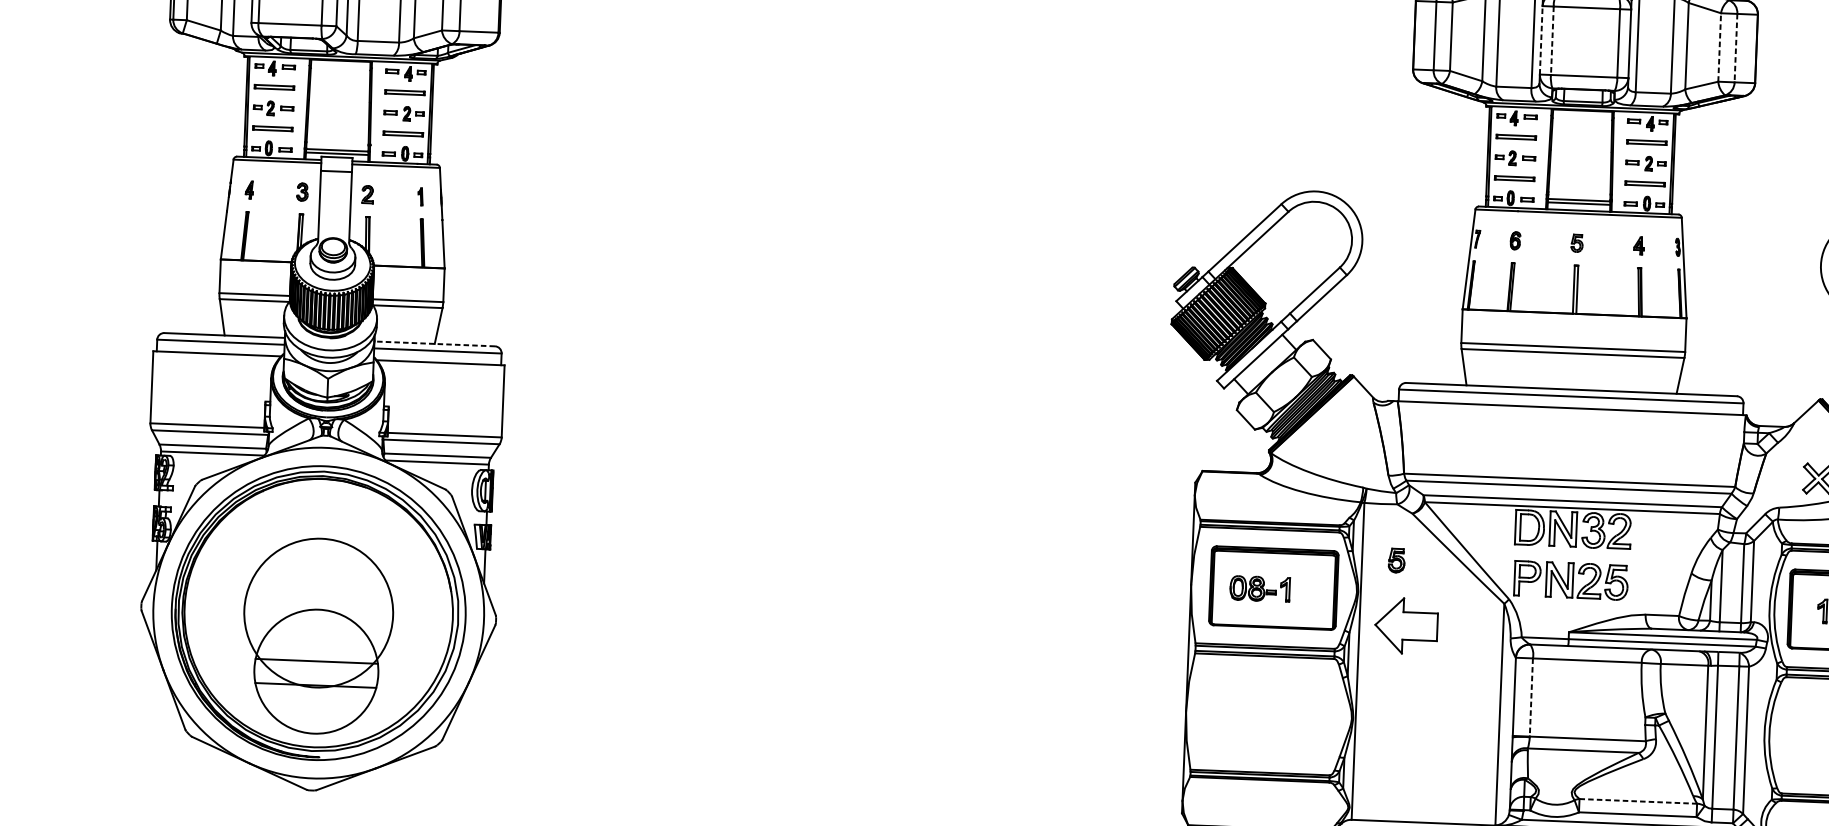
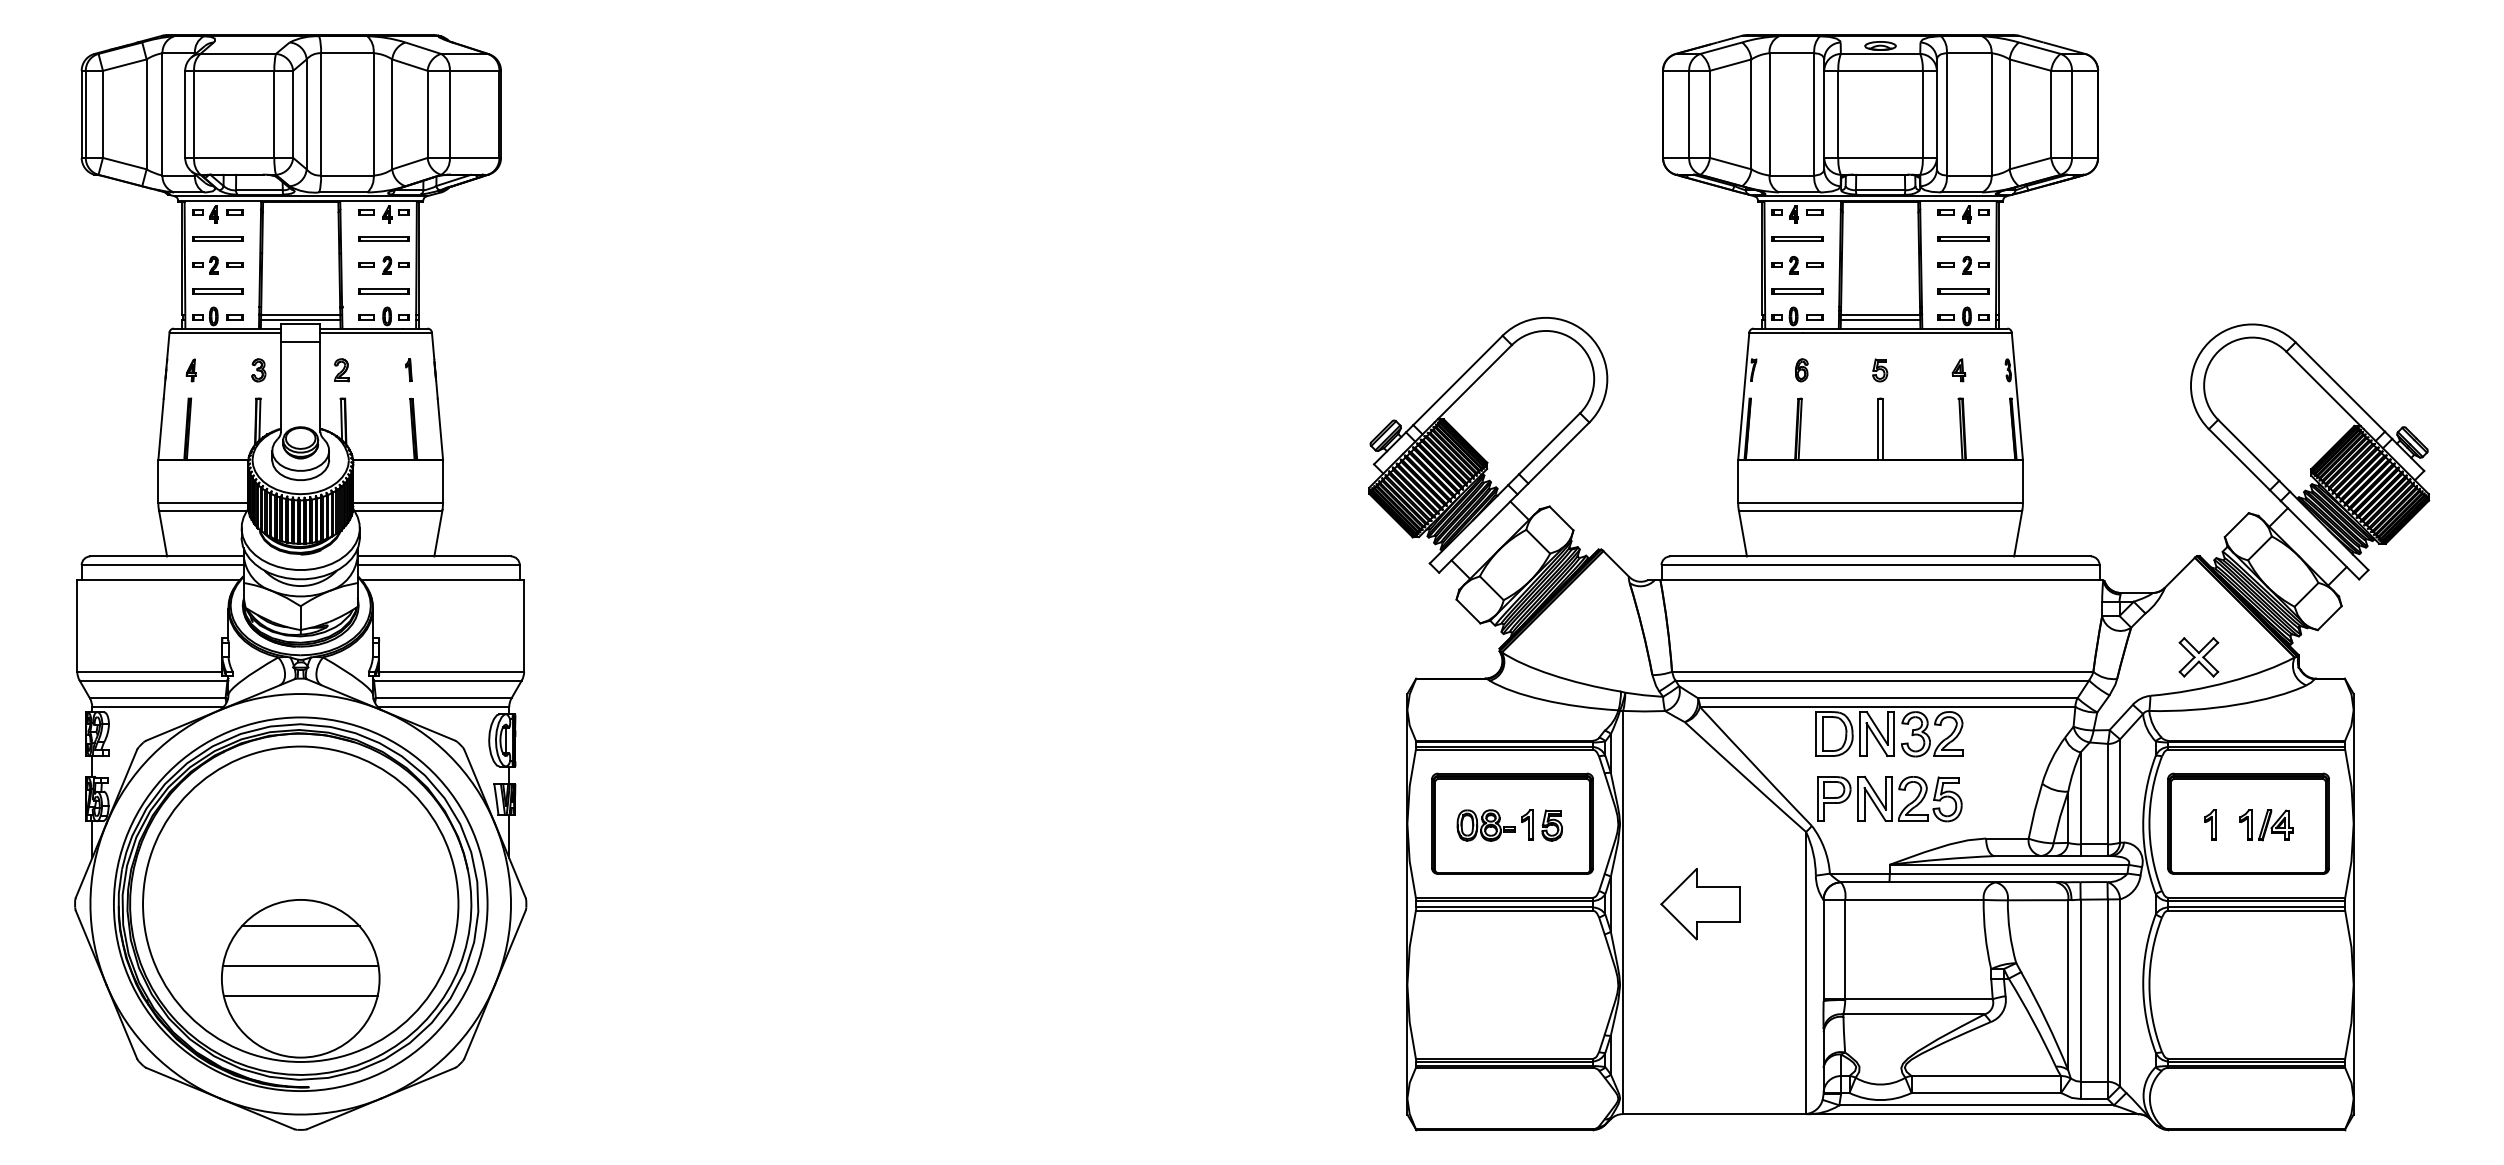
line: (1541, 40) -> (1824, 114), dashed -> solid
line: (1552, 40) -> (1838, 114), dashed -> solid
line: (1719, 47) -> (2051, 114), dashed -> solid
line: (1735, 48) -> (2071, 114), dashed -> solid
line: (434, 343) -> (434, 556), dashed -> solid
part: (1396, 560) -> (1551, 825), moved
circle: (318, 612) -> (300, 903), size x1.67
part: (1406, 626) -> (1700, 904), moved
line: (317, 630) -> (300, 926), added
line: (1531, 697) -> (1845, 949), dashed -> solid
line: (1638, 801) -> (1986, 1076), dashed -> solid

